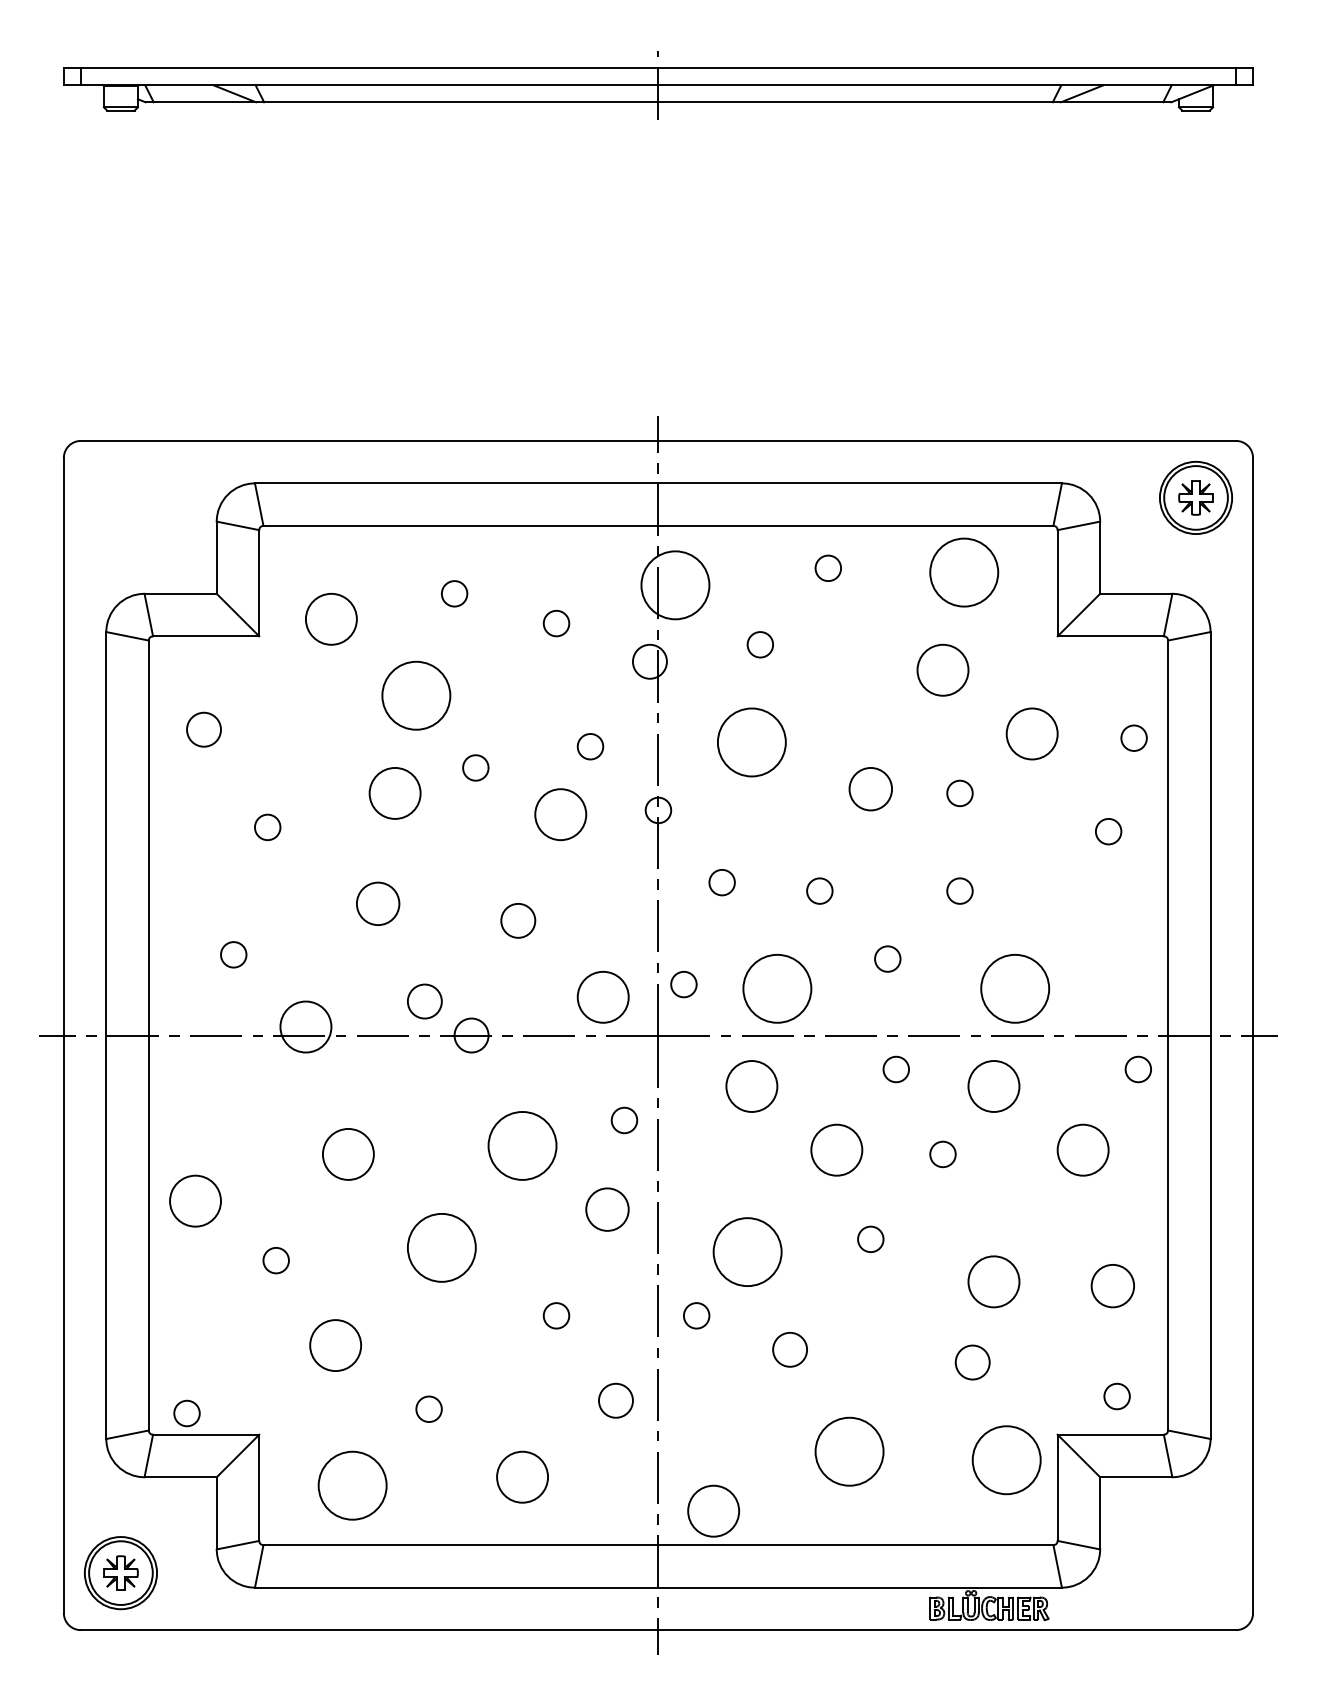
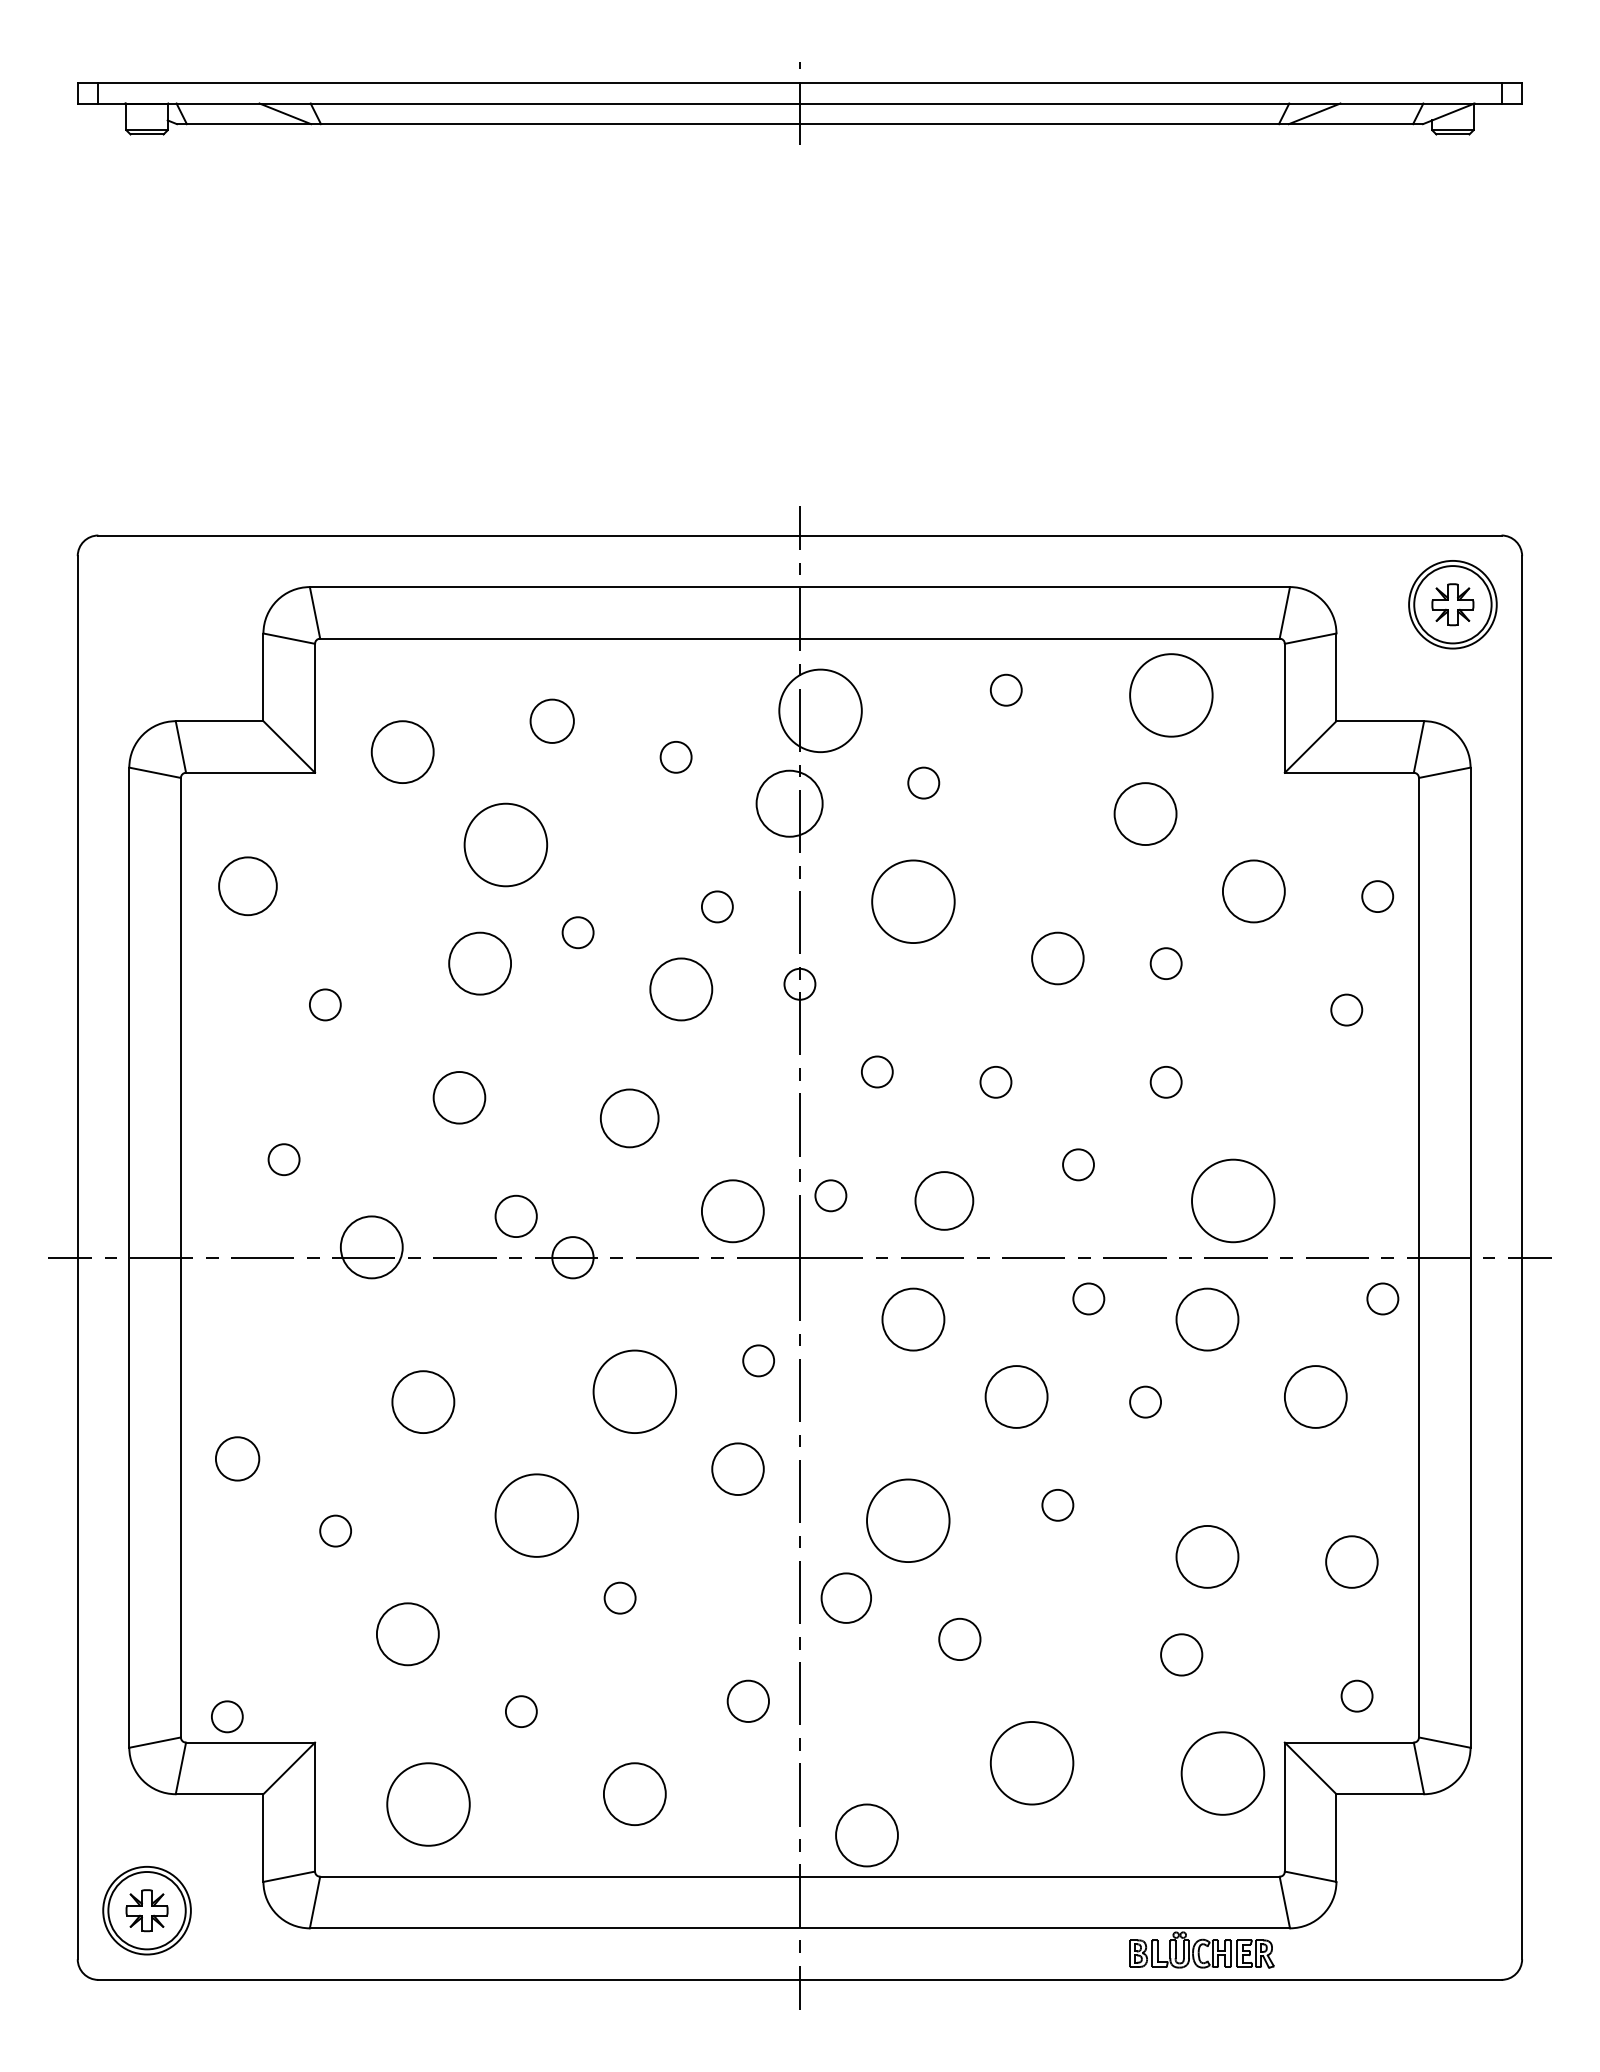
circle: (454, 593) -> (552, 720), size x1.4
circle: (649, 661) -> (789, 803), size x1.6
circle: (203, 729) -> (247, 885), size x1.4
circle: (518, 920) -> (629, 1118), size x1.4
circle: (777, 988) -> (944, 1200), size x0.7
circle: (195, 1200) -> (237, 1458), size x0.7
circle: (555, 1315) -> (619, 1597), moved
circle: (695, 1315) -> (845, 1597), size x1.6

